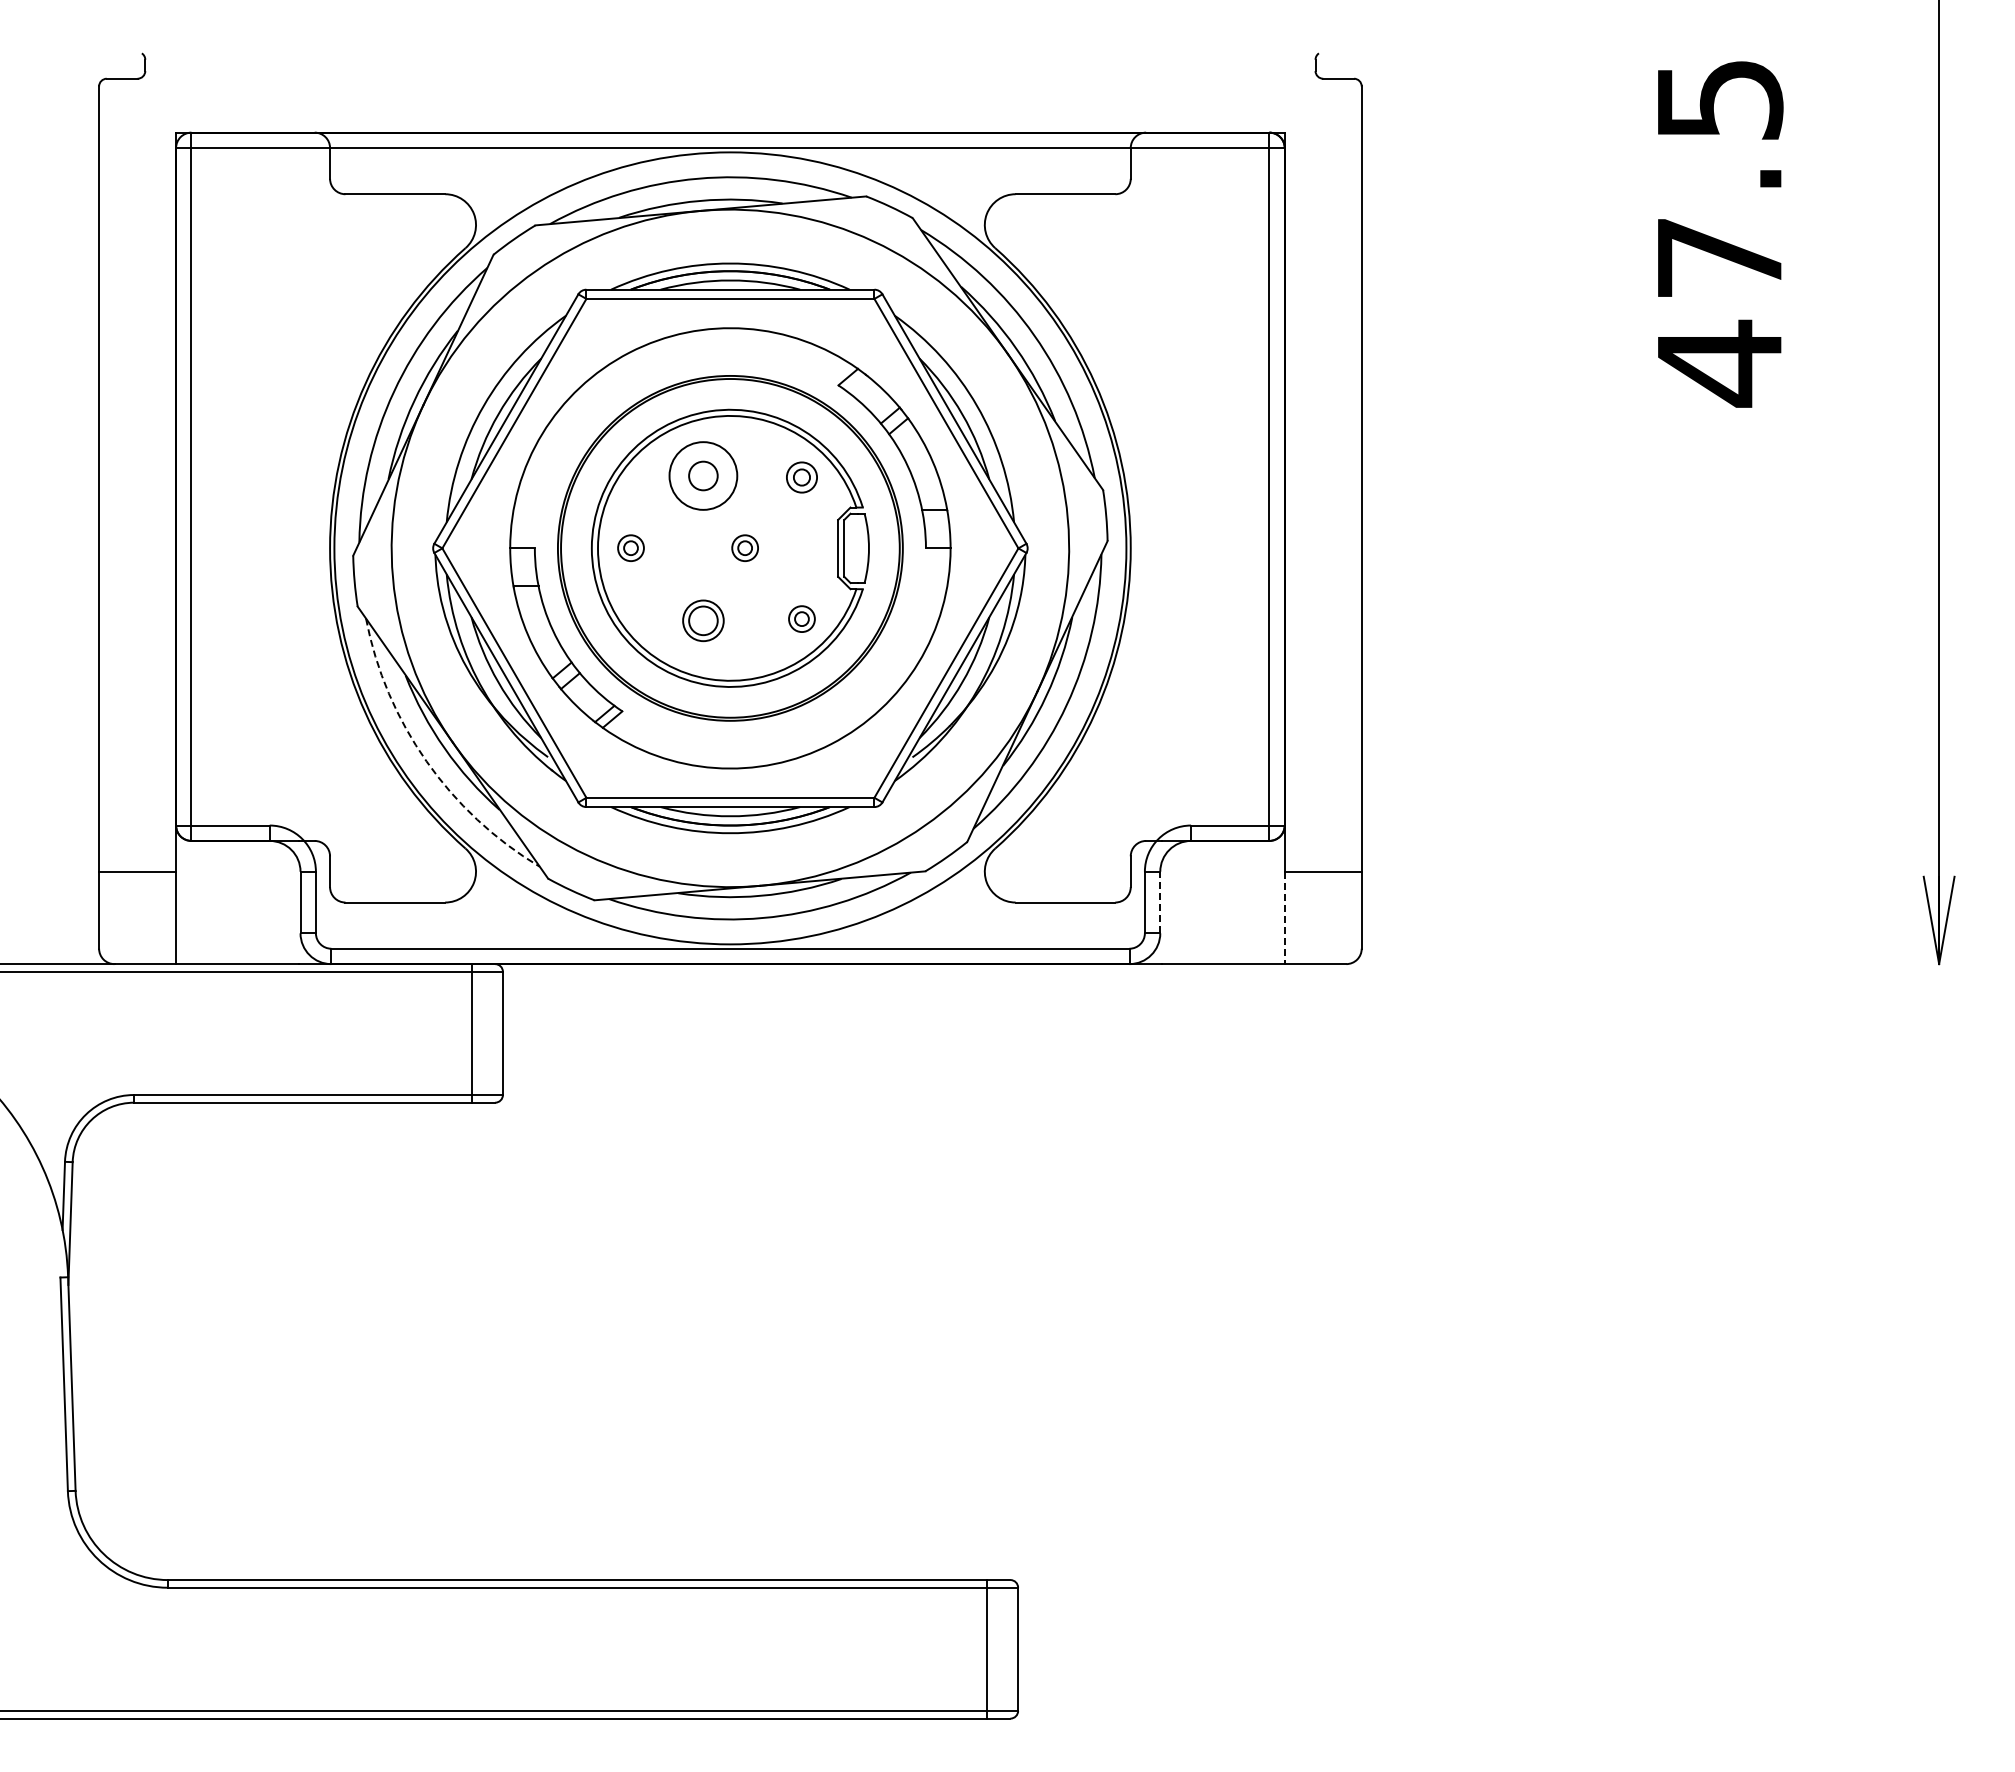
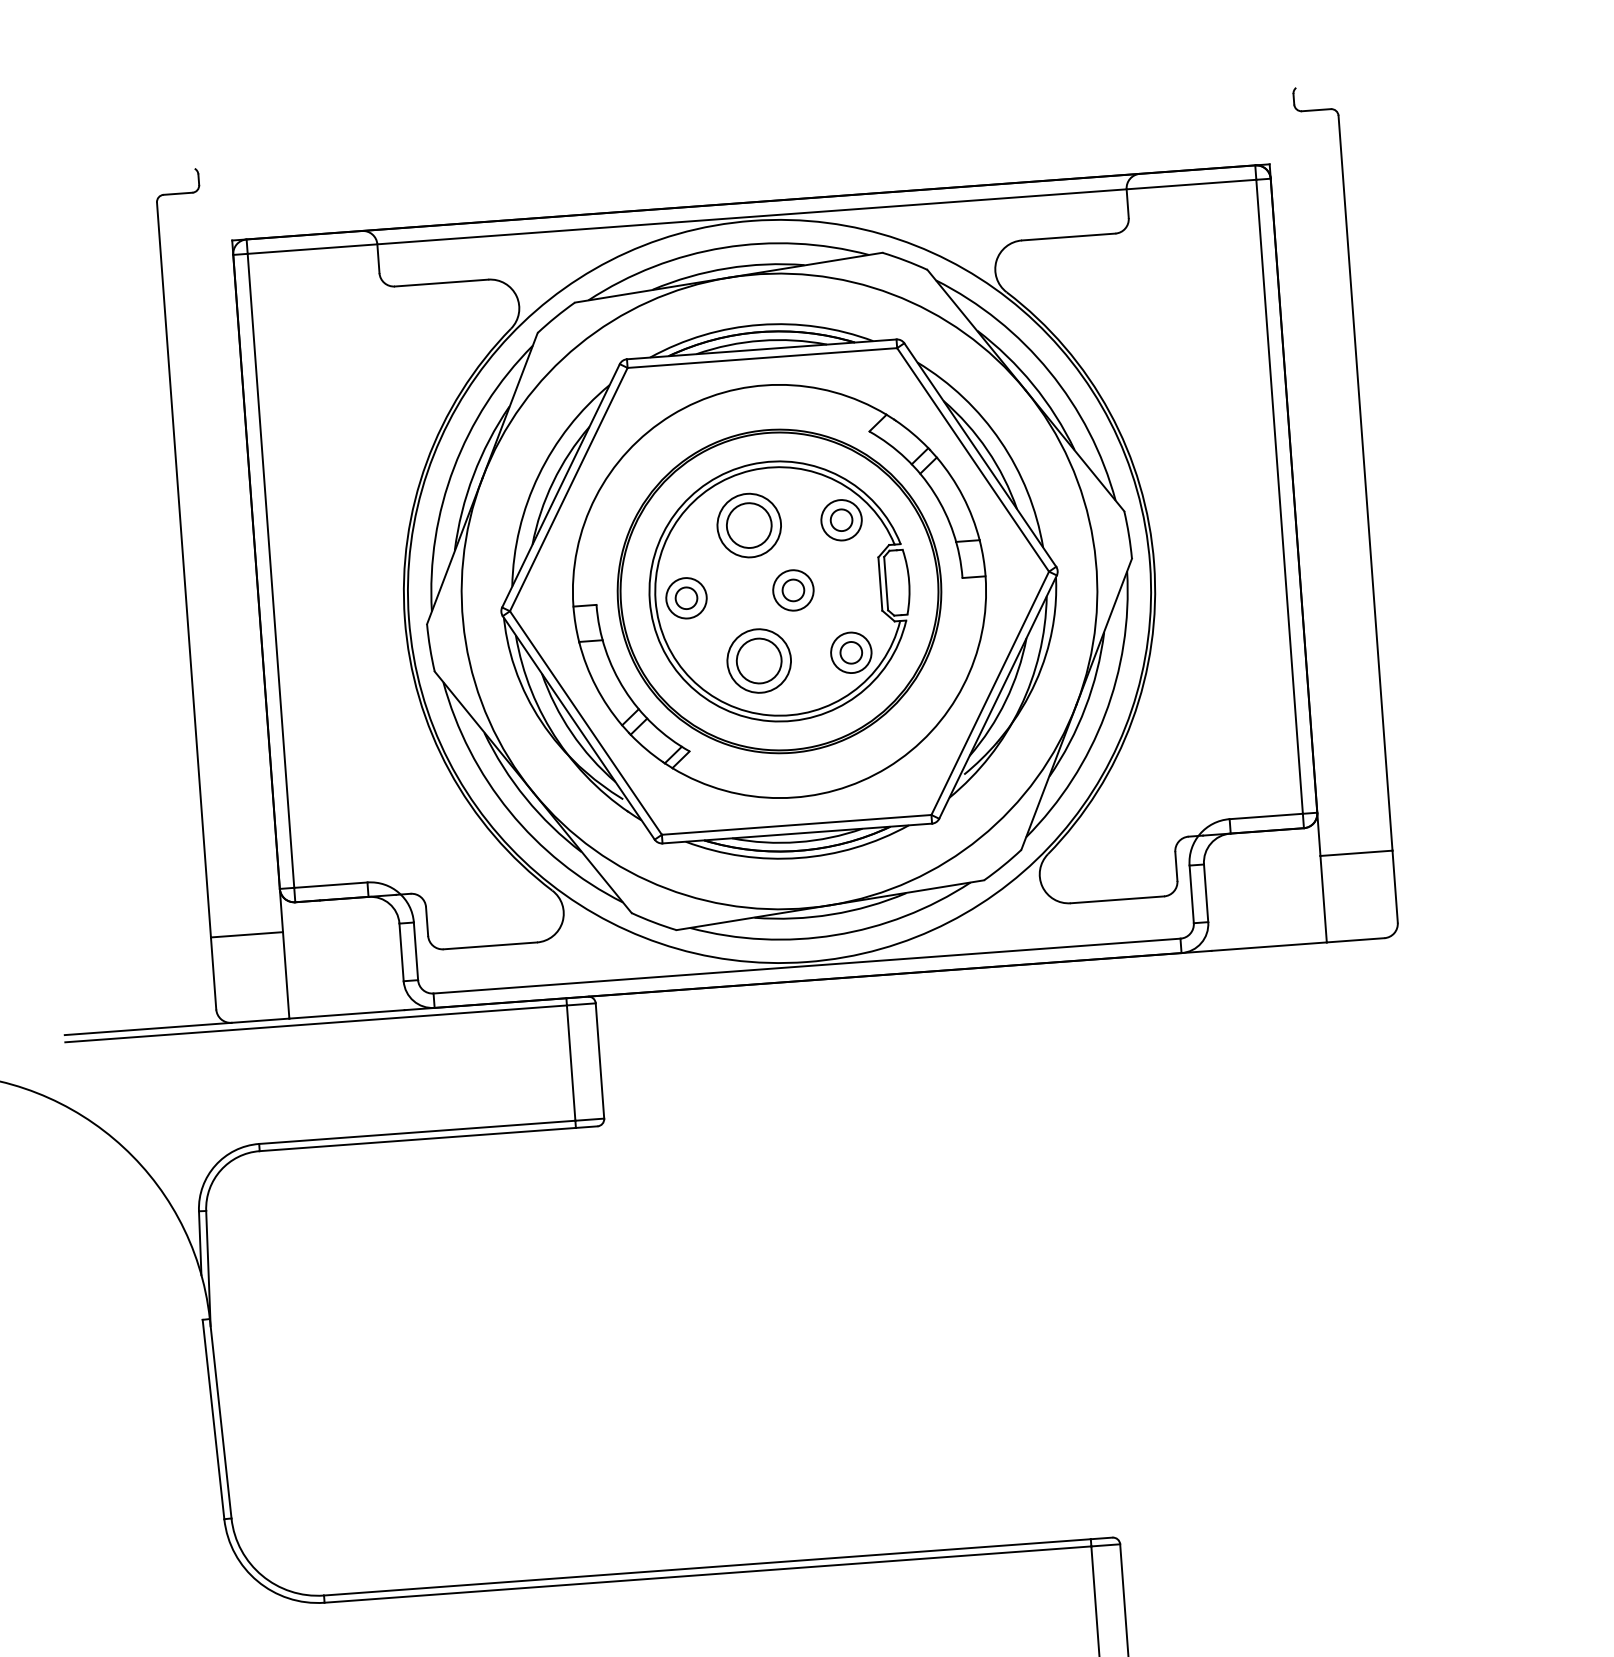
circle: (703, 475) -> (749, 525), size x1.67
part: (801, 477) -> (841, 520), size x1.43
part: (630, 547) -> (685, 597), size x1.67
part: (744, 547) -> (792, 589), size x1.67
part: (801, 618) -> (850, 652), size x1.67
part: (703, 620) -> (759, 660), size x1.67
arc: (426, 761) -> (509, 811), dashed -> solid
line: (1160, 902) -> (1206, 893), dashed -> solid
line: (1284, 918) -> (1323, 899), dashed -> solid

